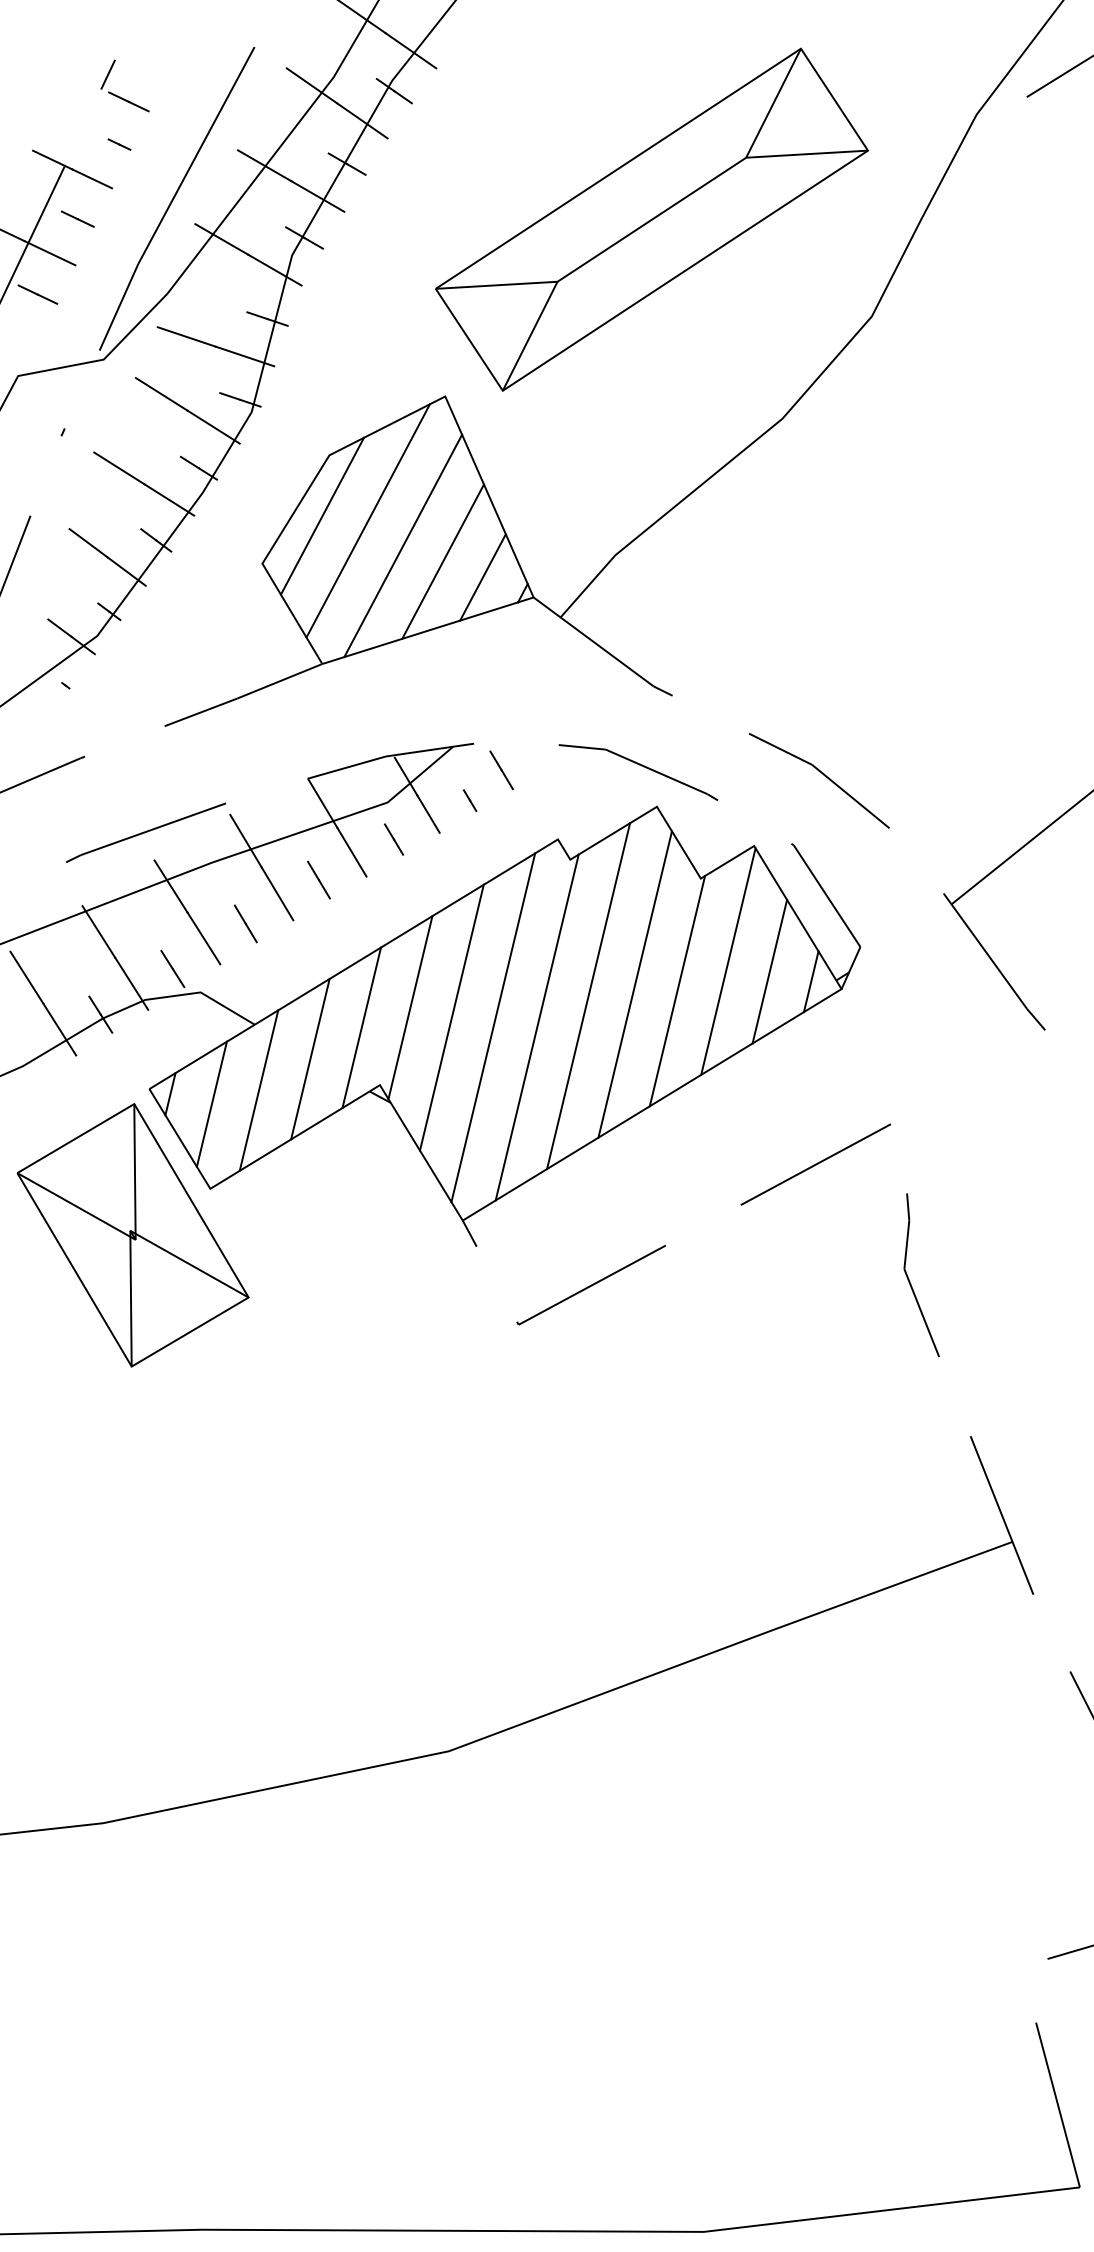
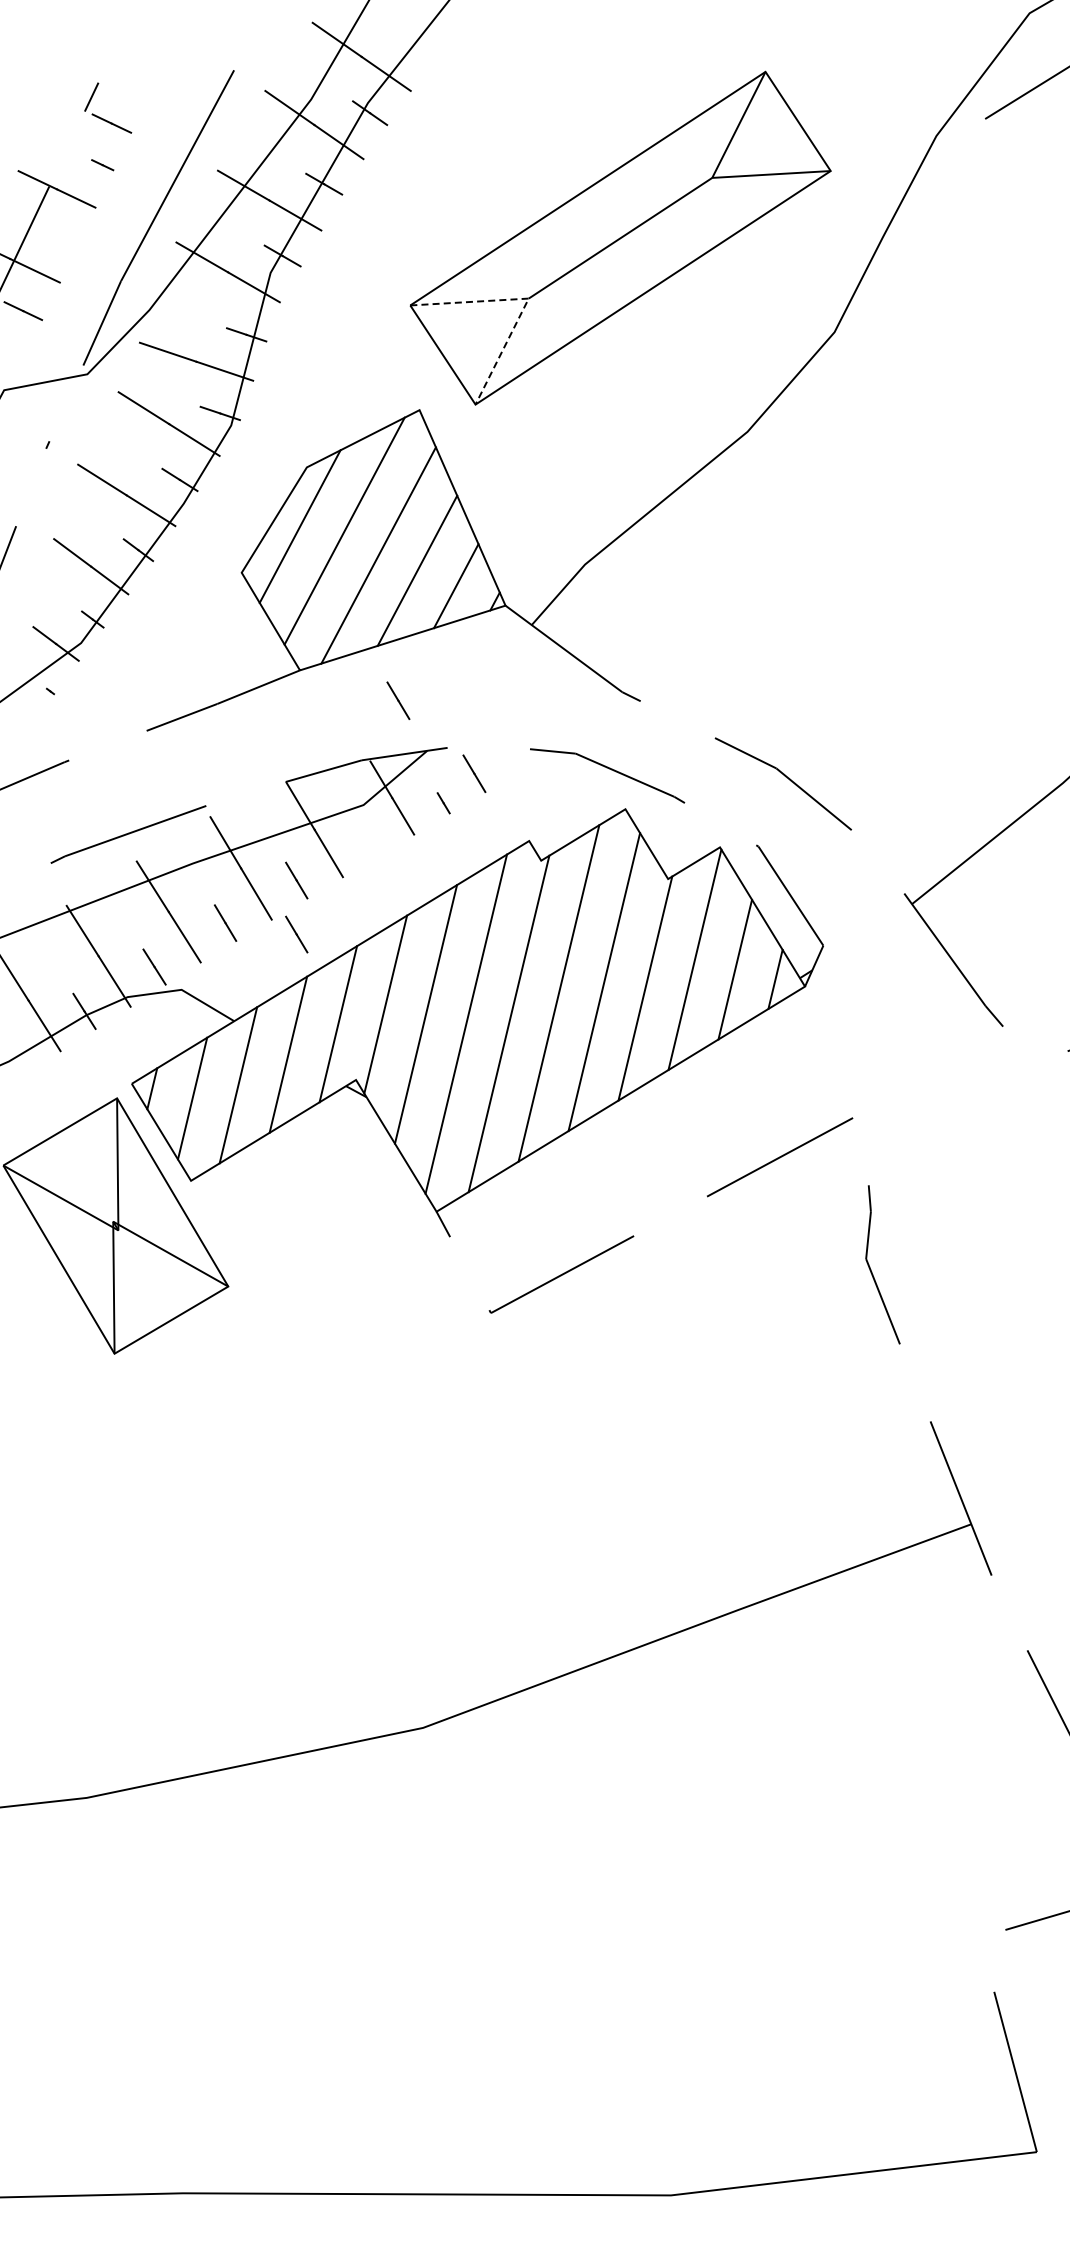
line: (77, 218) -> (61, 237), removed
line: (557, 281) -> (528, 298), solid -> dashed
line: (423, 694) -> (398, 700), added
line: (393, 838) -> (369, 840), removed
line: (318, 935) -> (296, 934), added

